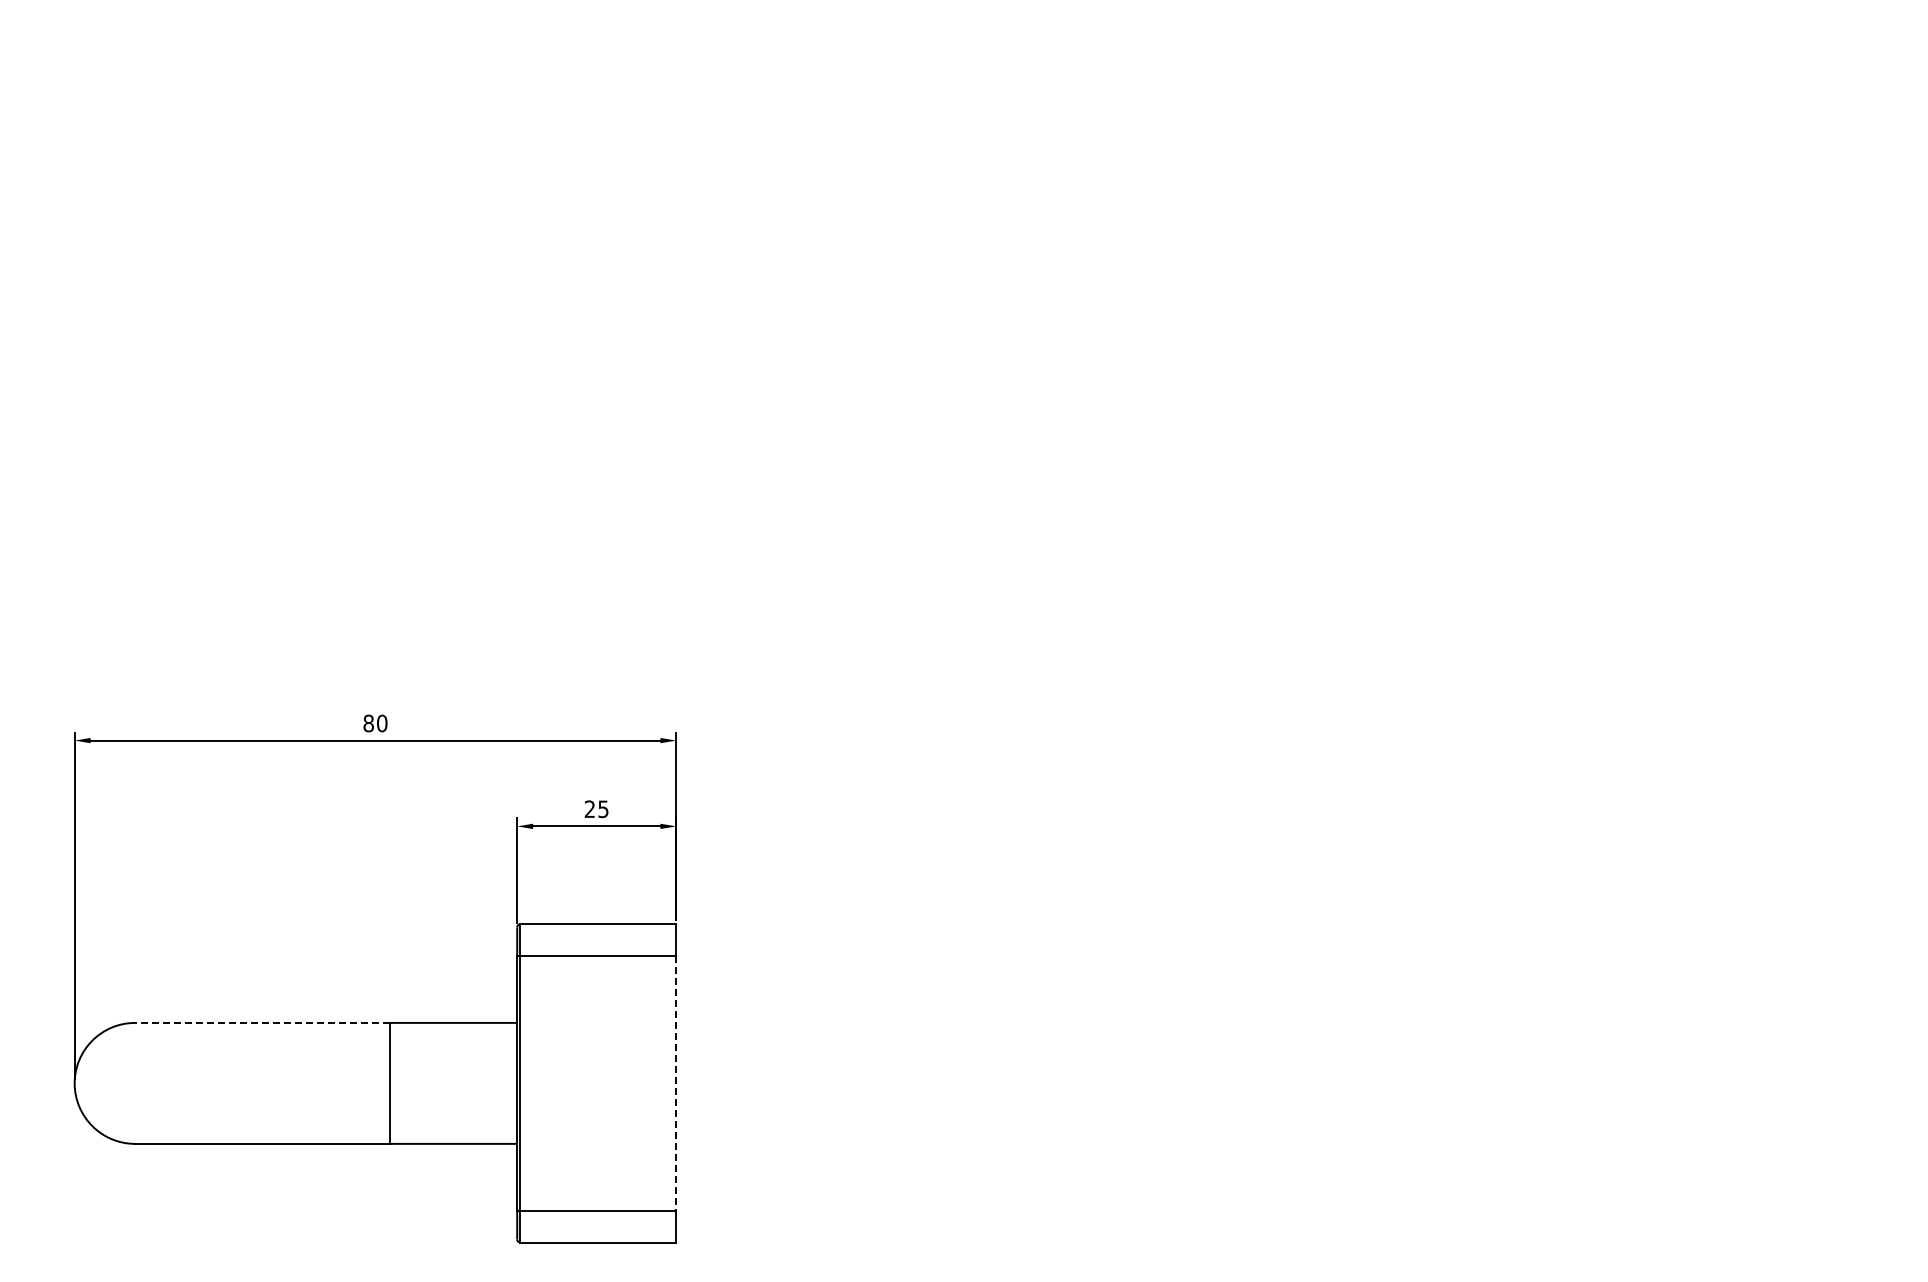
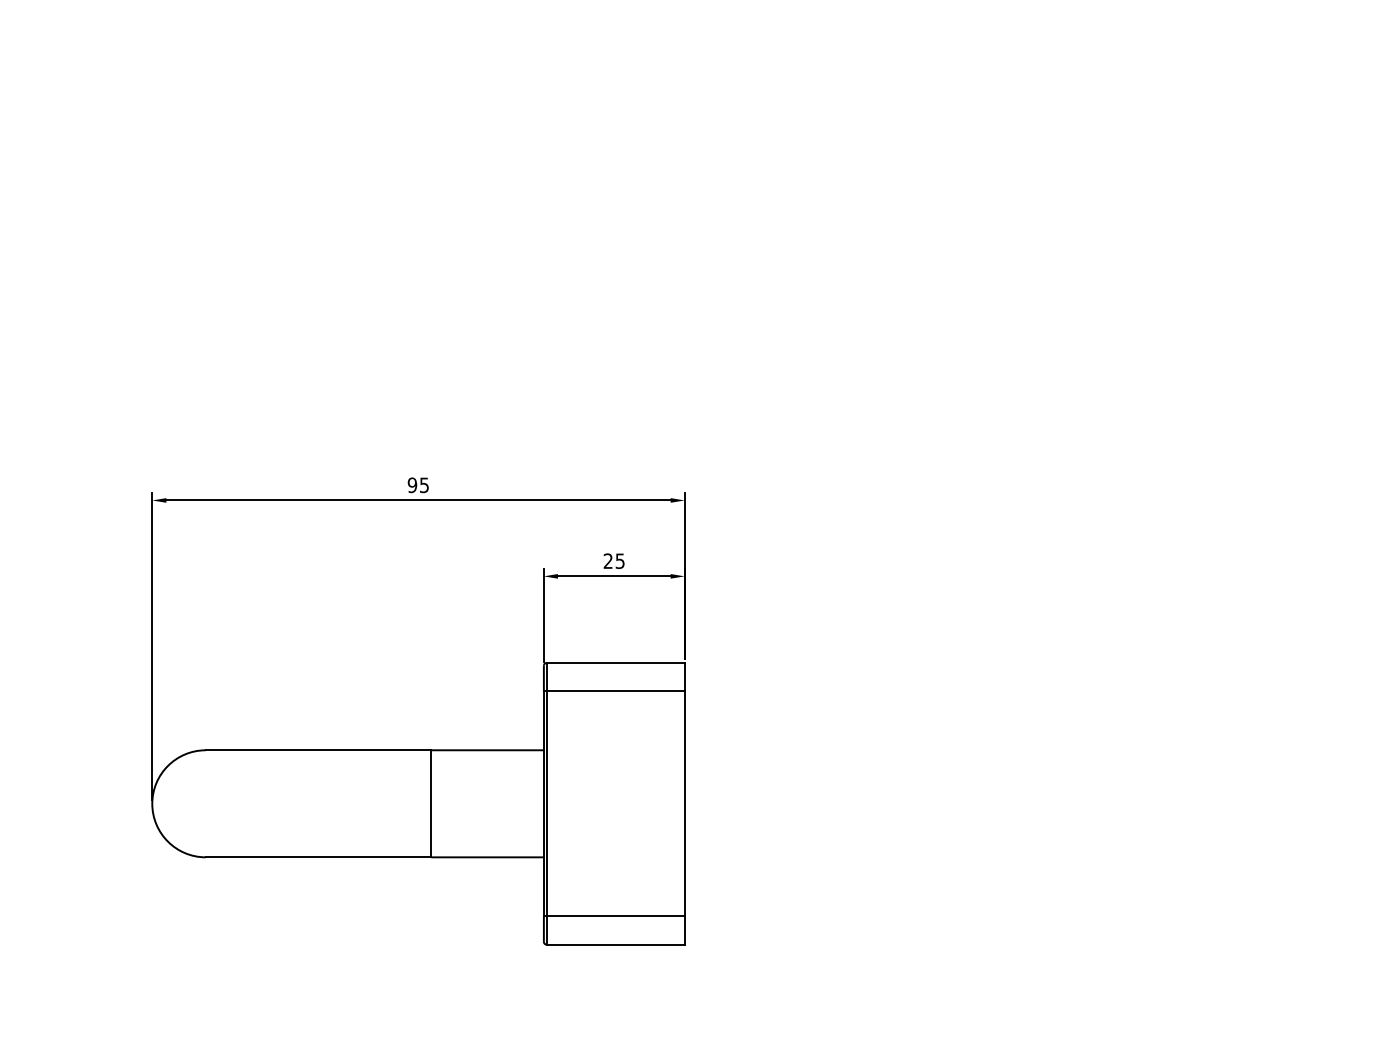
text: (375, 723) -> (418, 485), 80 -> 95
line: (262, 1022) -> (318, 749), dashed -> solid
line: (676, 1083) -> (684, 803), dashed -> solid

